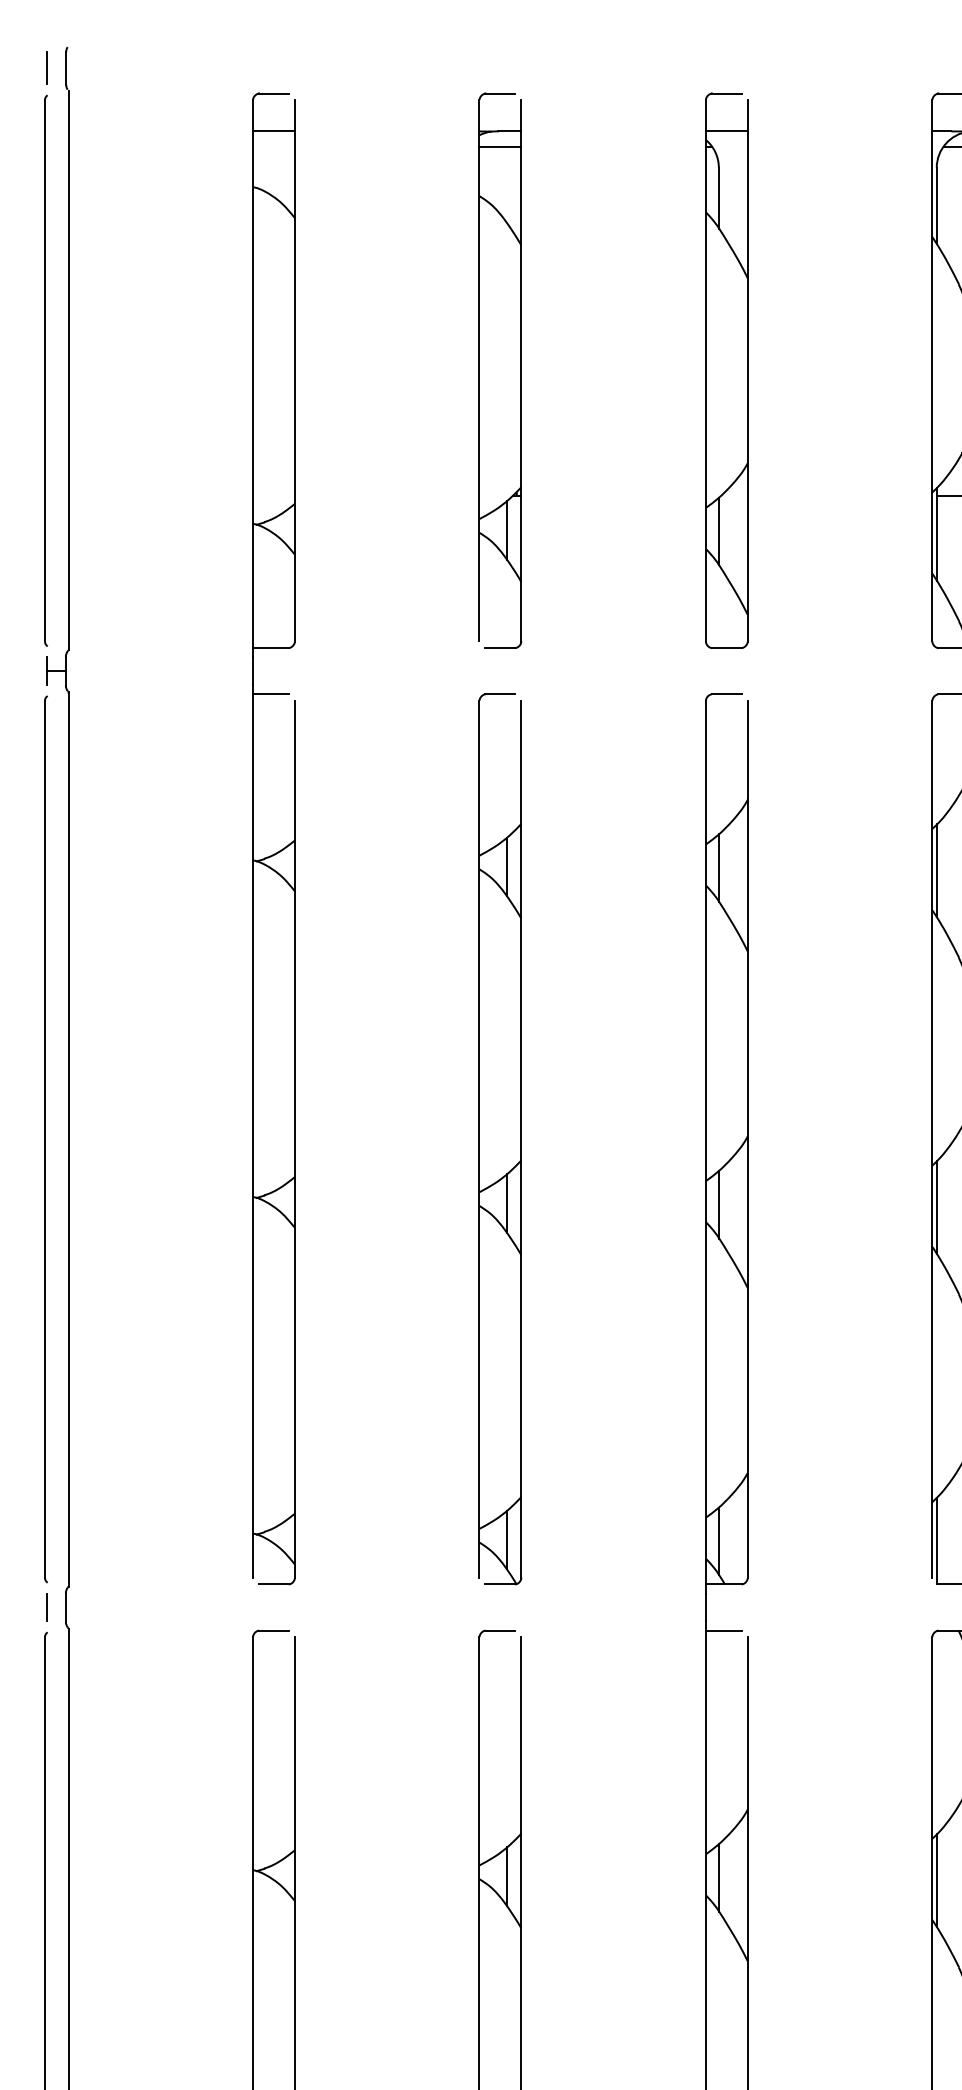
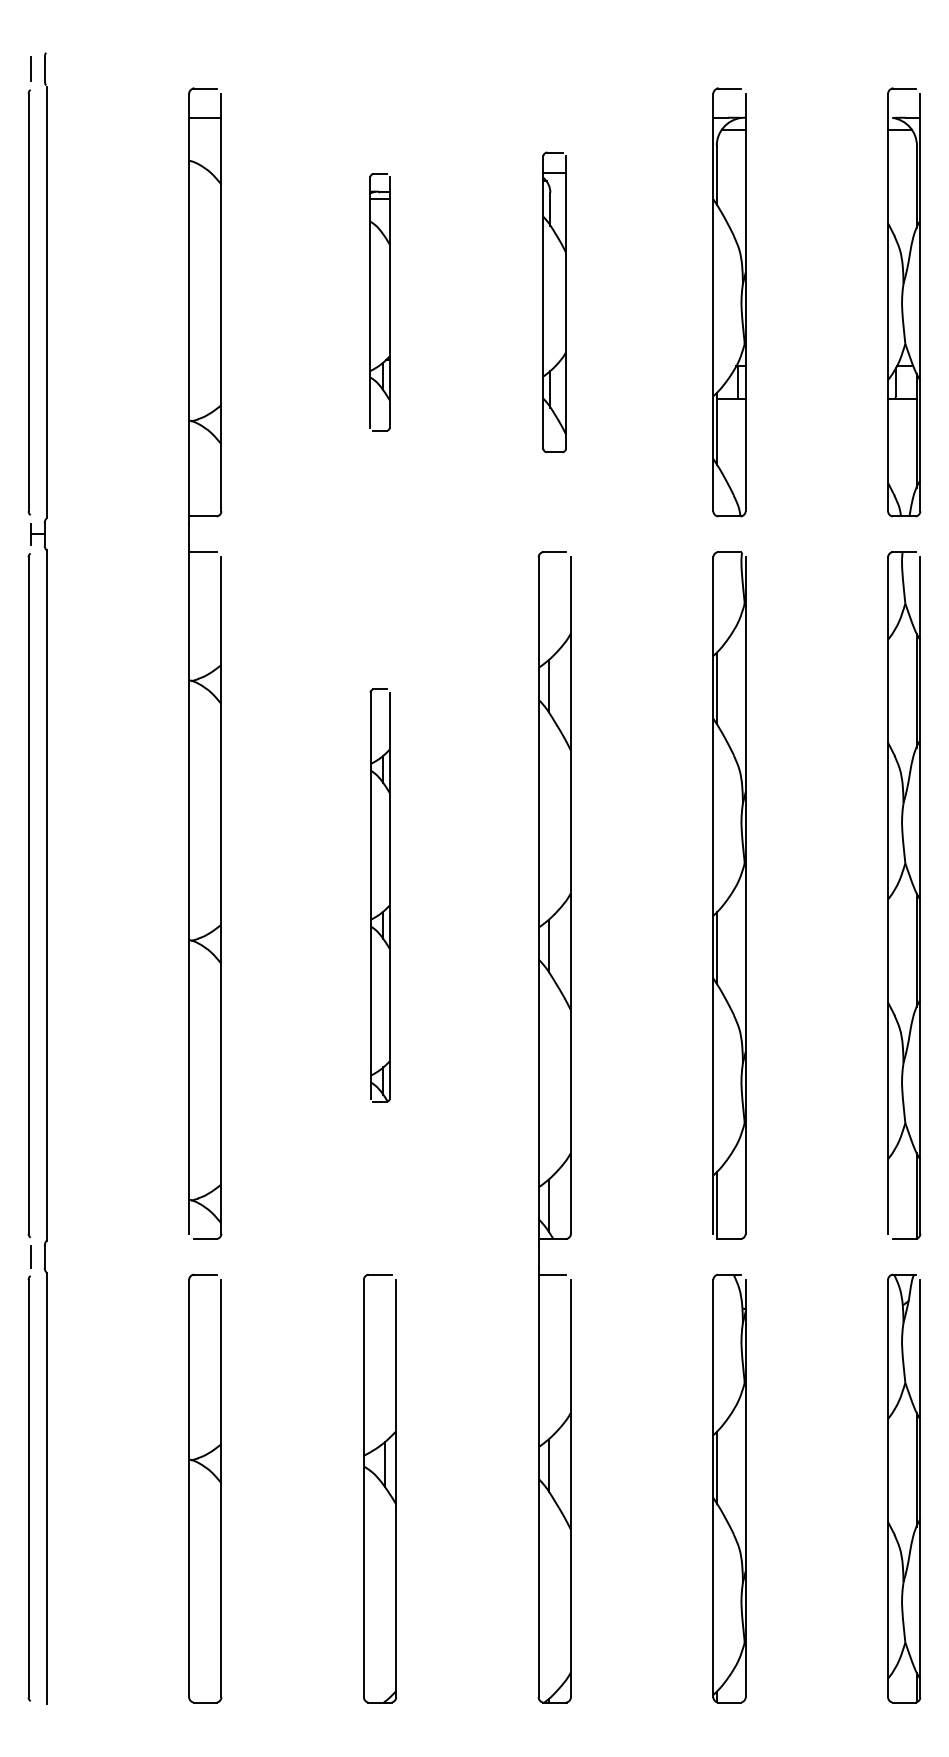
part: (499, 370) -> (379, 302), size x0.6
part: (726, 370) -> (554, 302), size x0.7
part: (501, 1139) -> (380, 895), size x0.6

